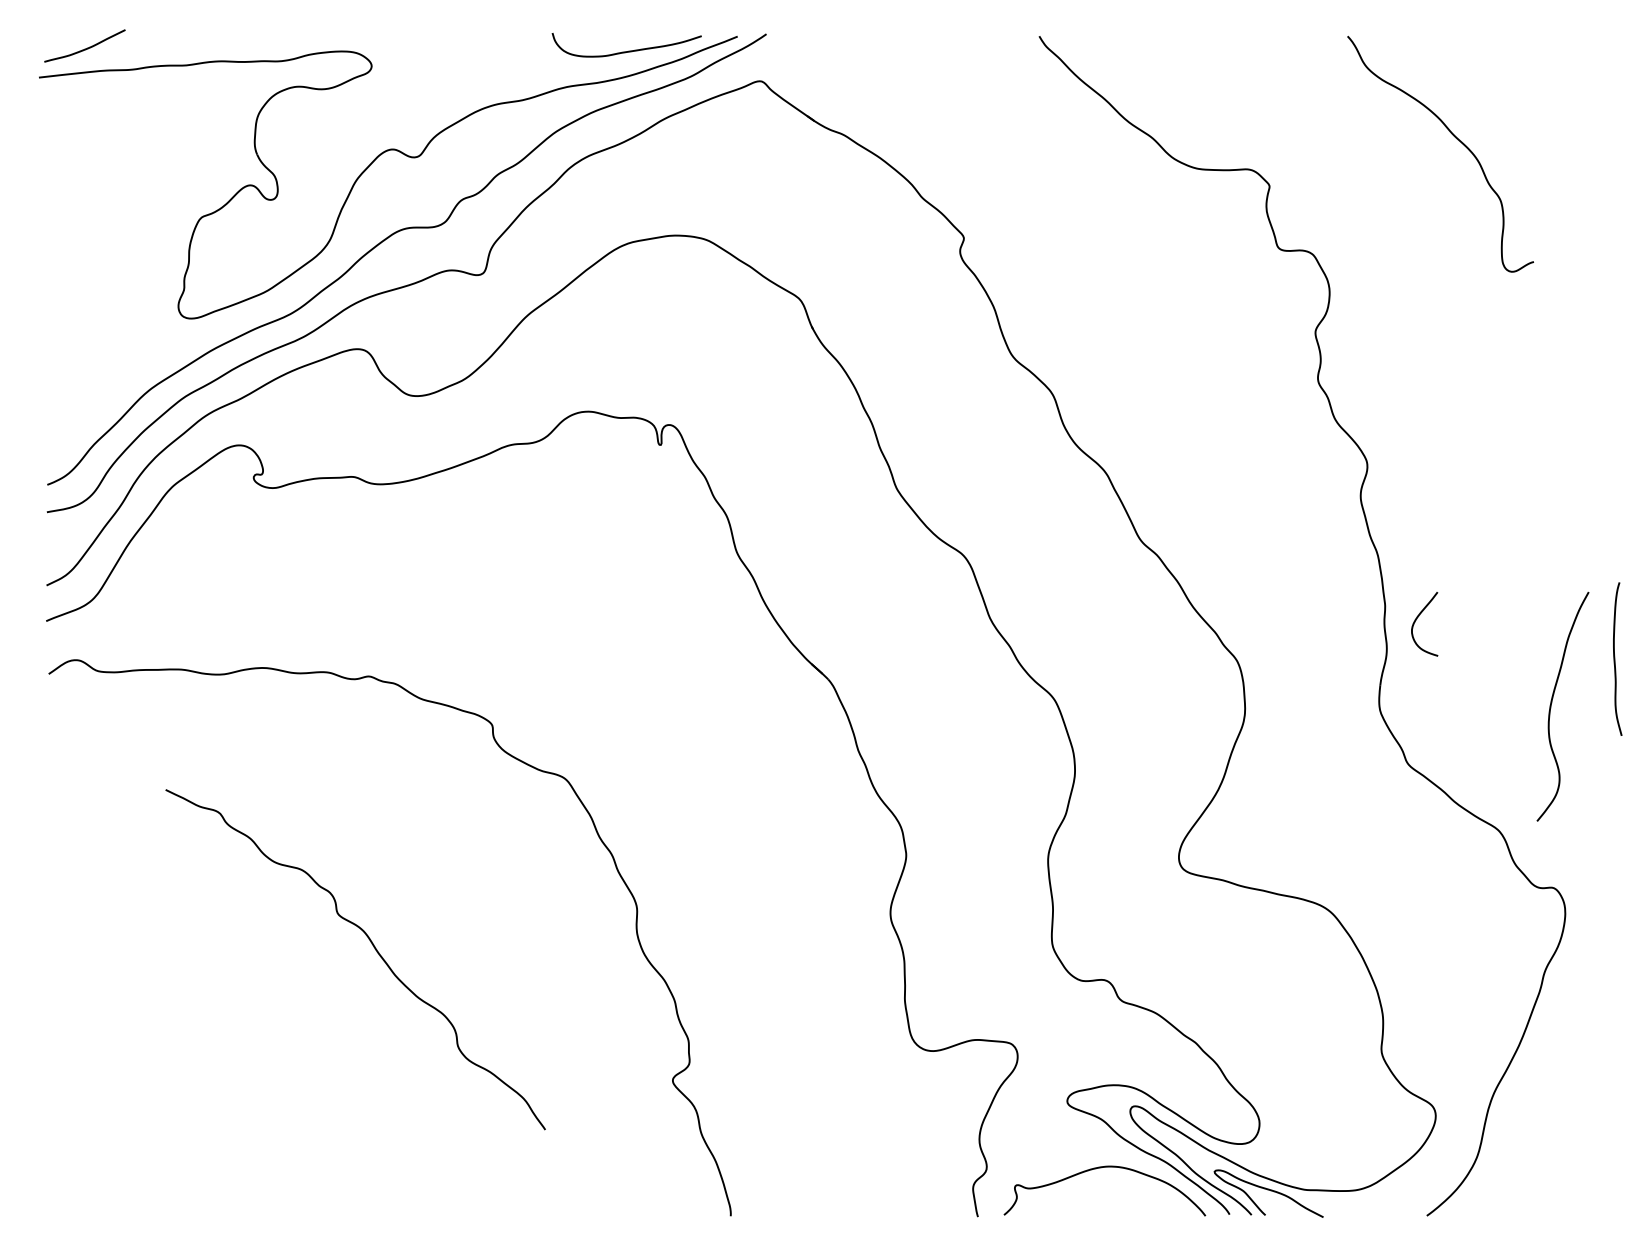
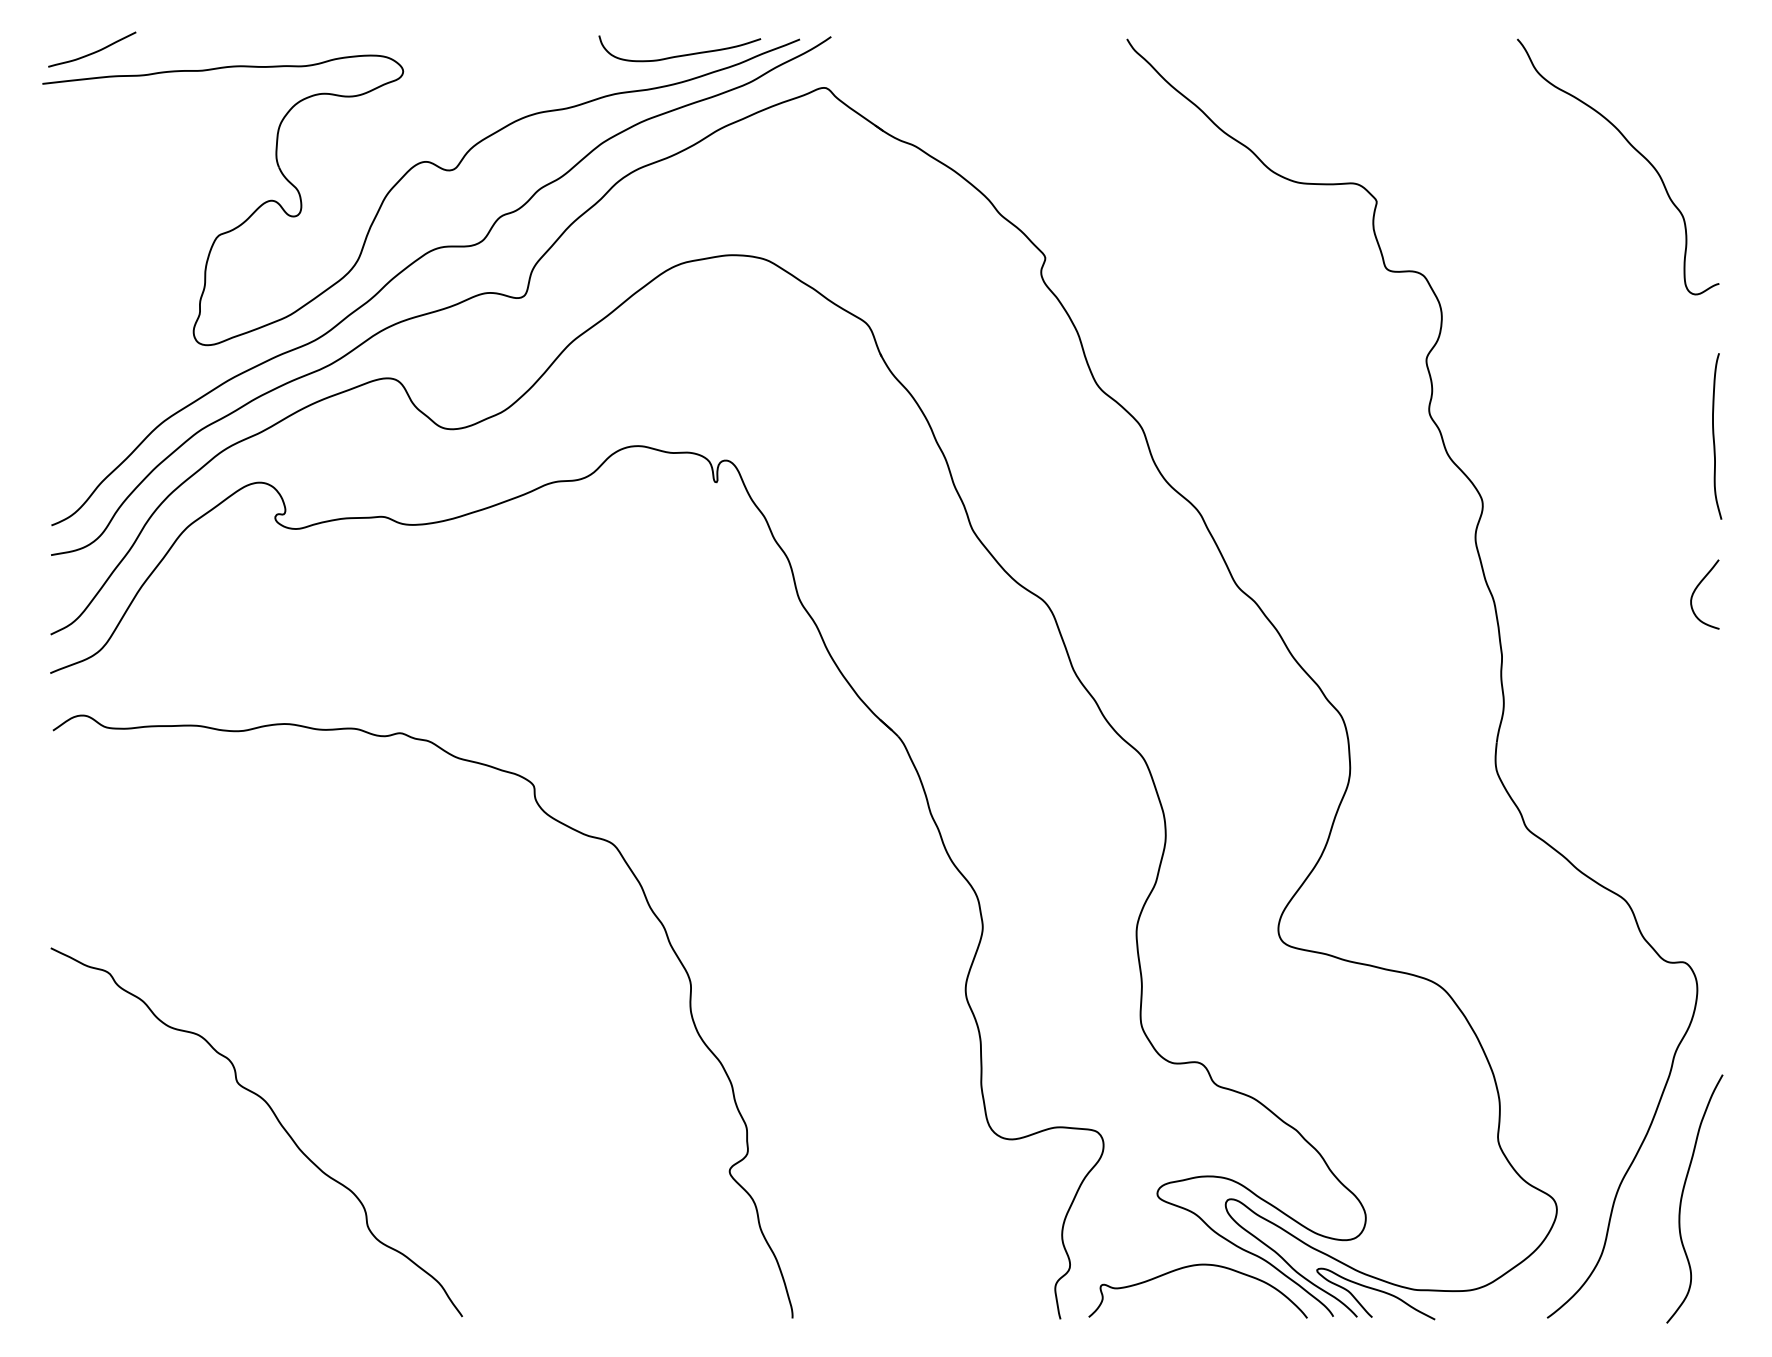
curve: (1455, 138) -> (1634, 149), moved
curve: (1417, 618) -> (1697, 588), moved
curve: (1615, 659) -> (1714, 436), moved
curve: (1552, 702) -> (1683, 1194), moved
curve: (374, 949) -> (277, 1121), moved

